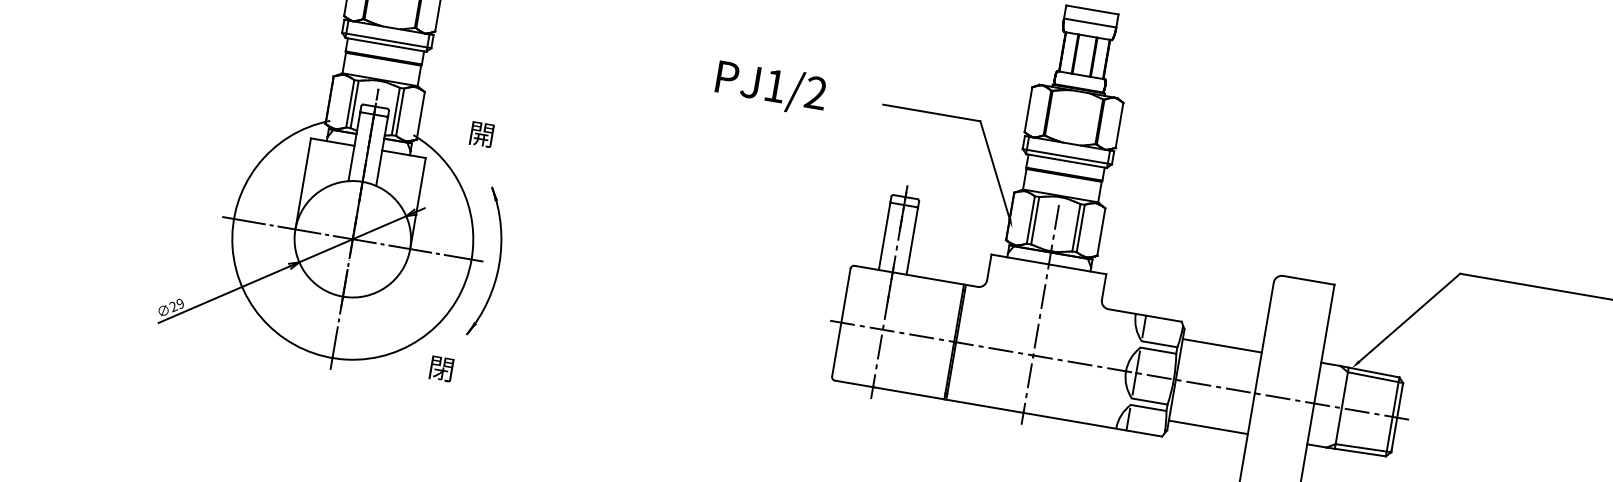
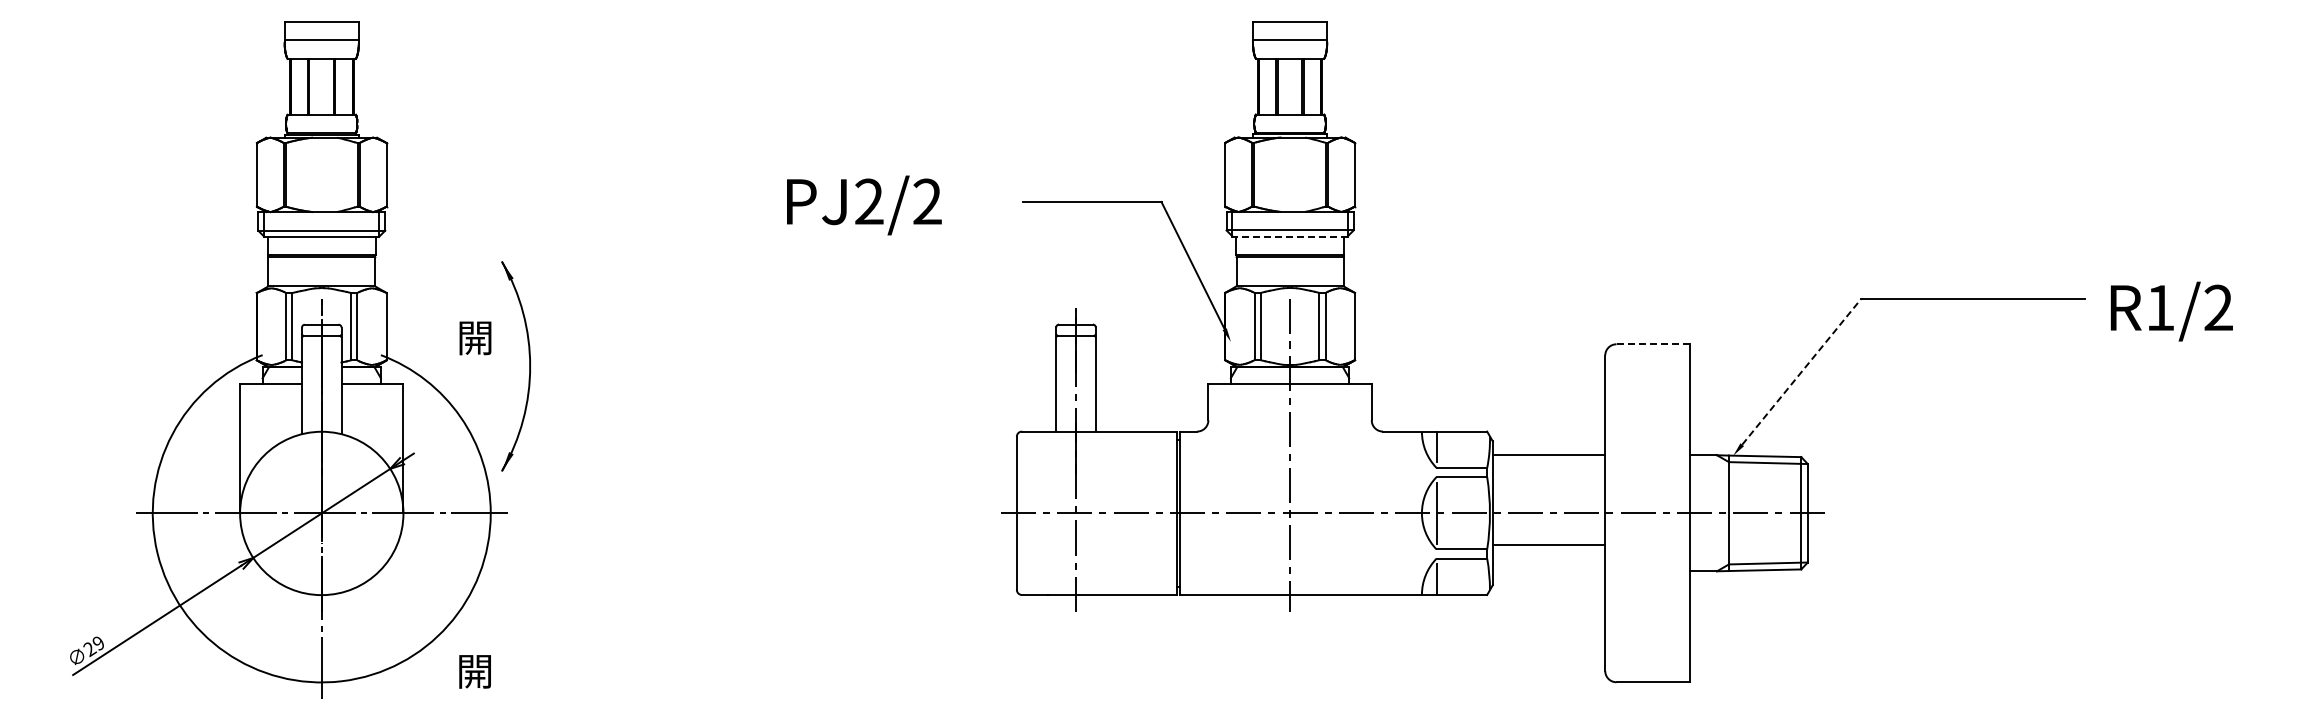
text: (775, 85) -> (869, 201), PJ1/2 -> PJ2/2
line: (1066, 161) -> (1290, 236), solid -> dashed
part: (498, 264) -> (529, 366), moved
line: (1309, 280) -> (1653, 344), solid -> dashed
line: (1409, 317) -> (1801, 372), solid -> dashed
text: (441, 370) -> (475, 674), 閉 -> 開
line: (1207, 427) -> (1548, 545), moved

